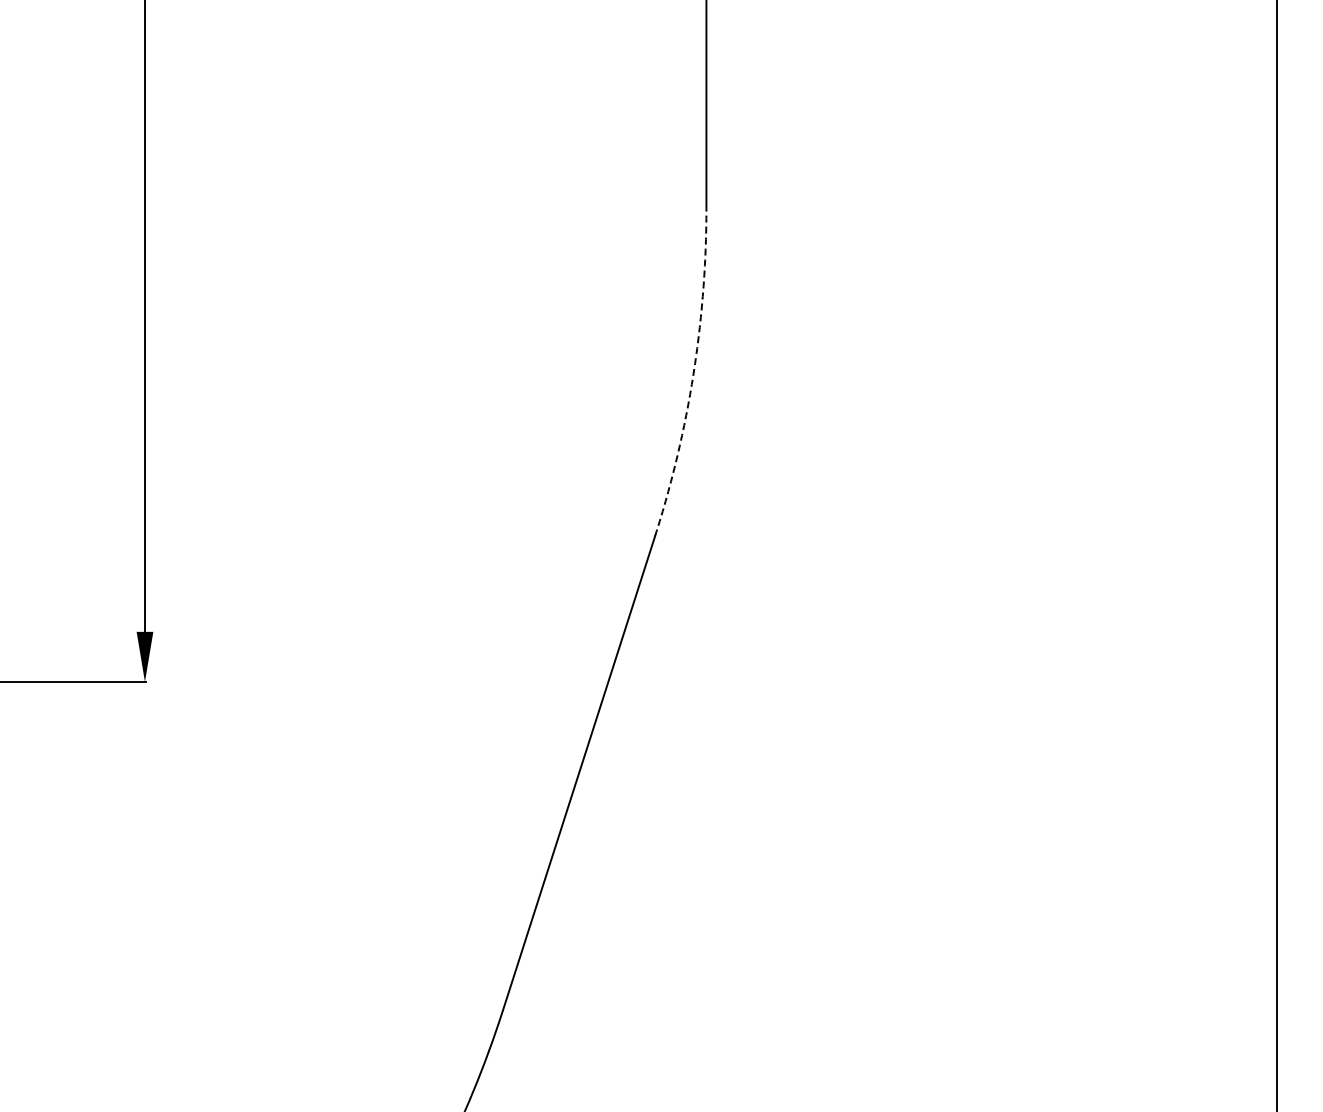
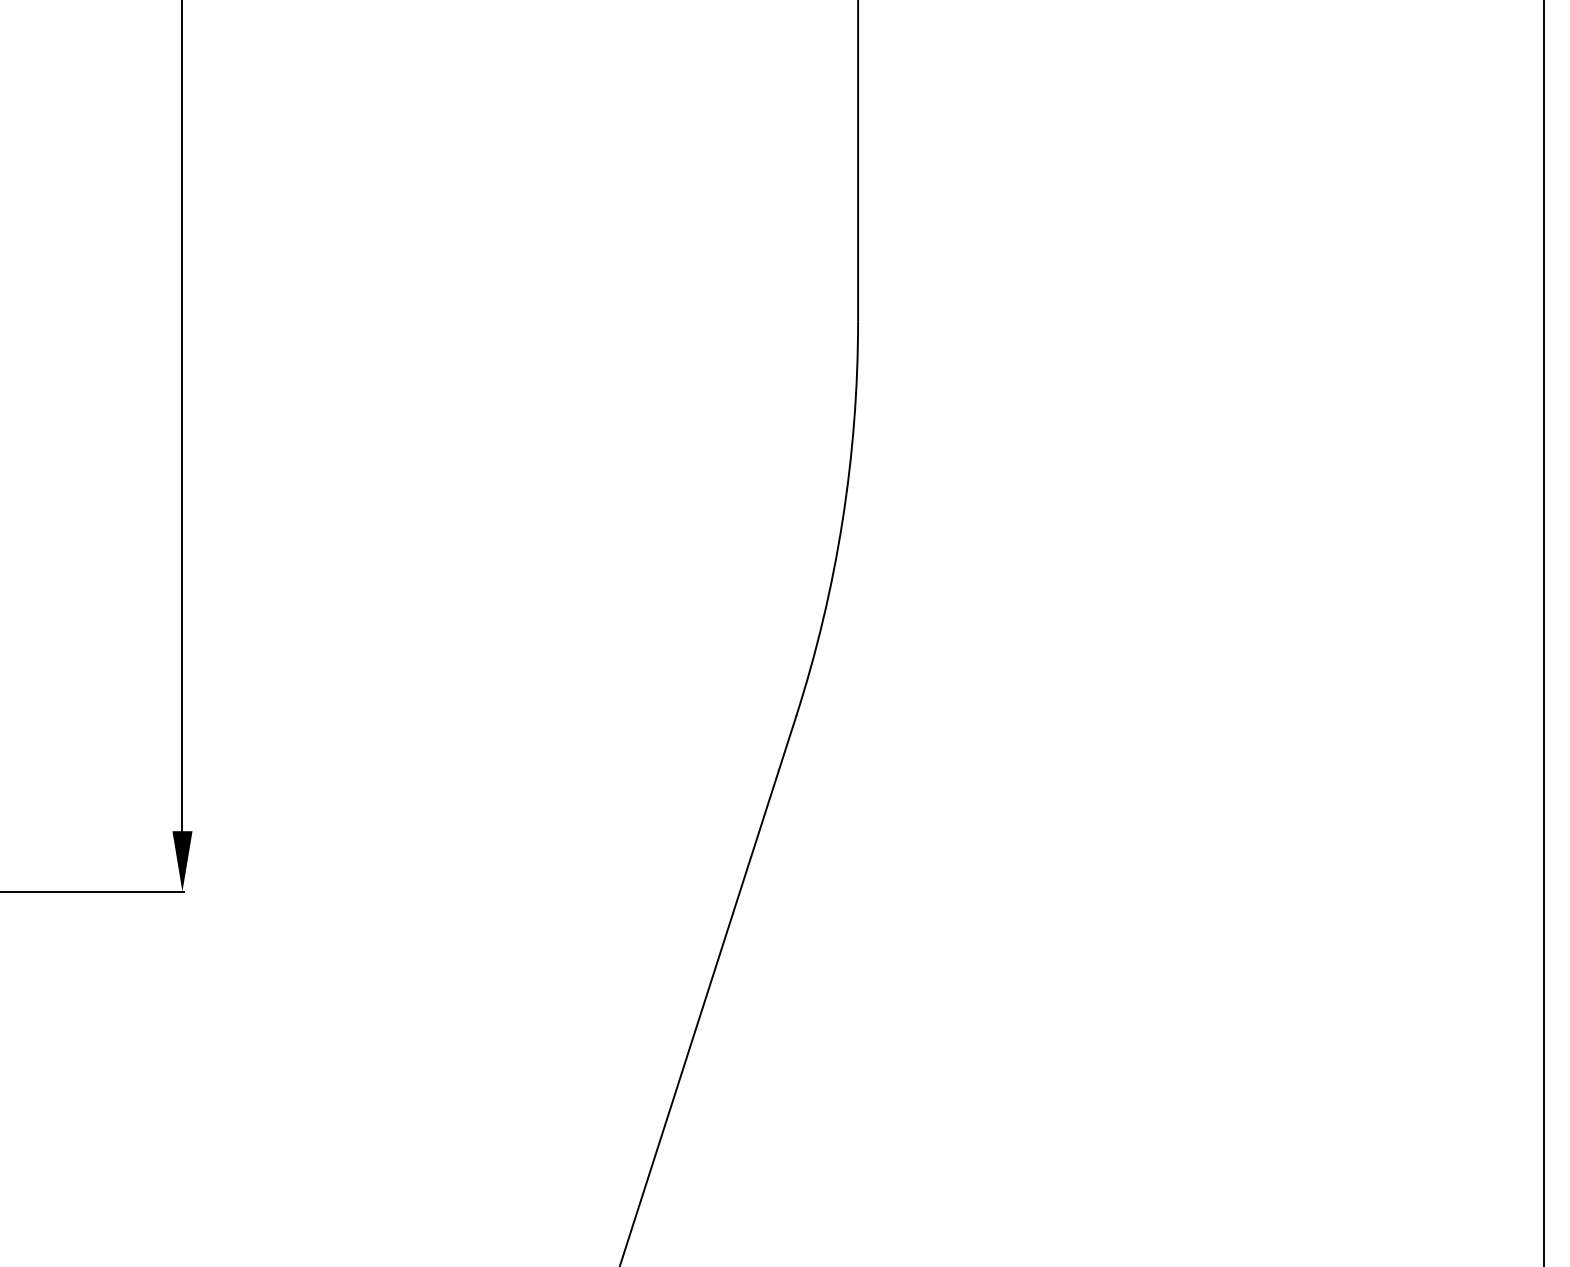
arc: (693, 374) -> (842, 521), dashed -> solid

